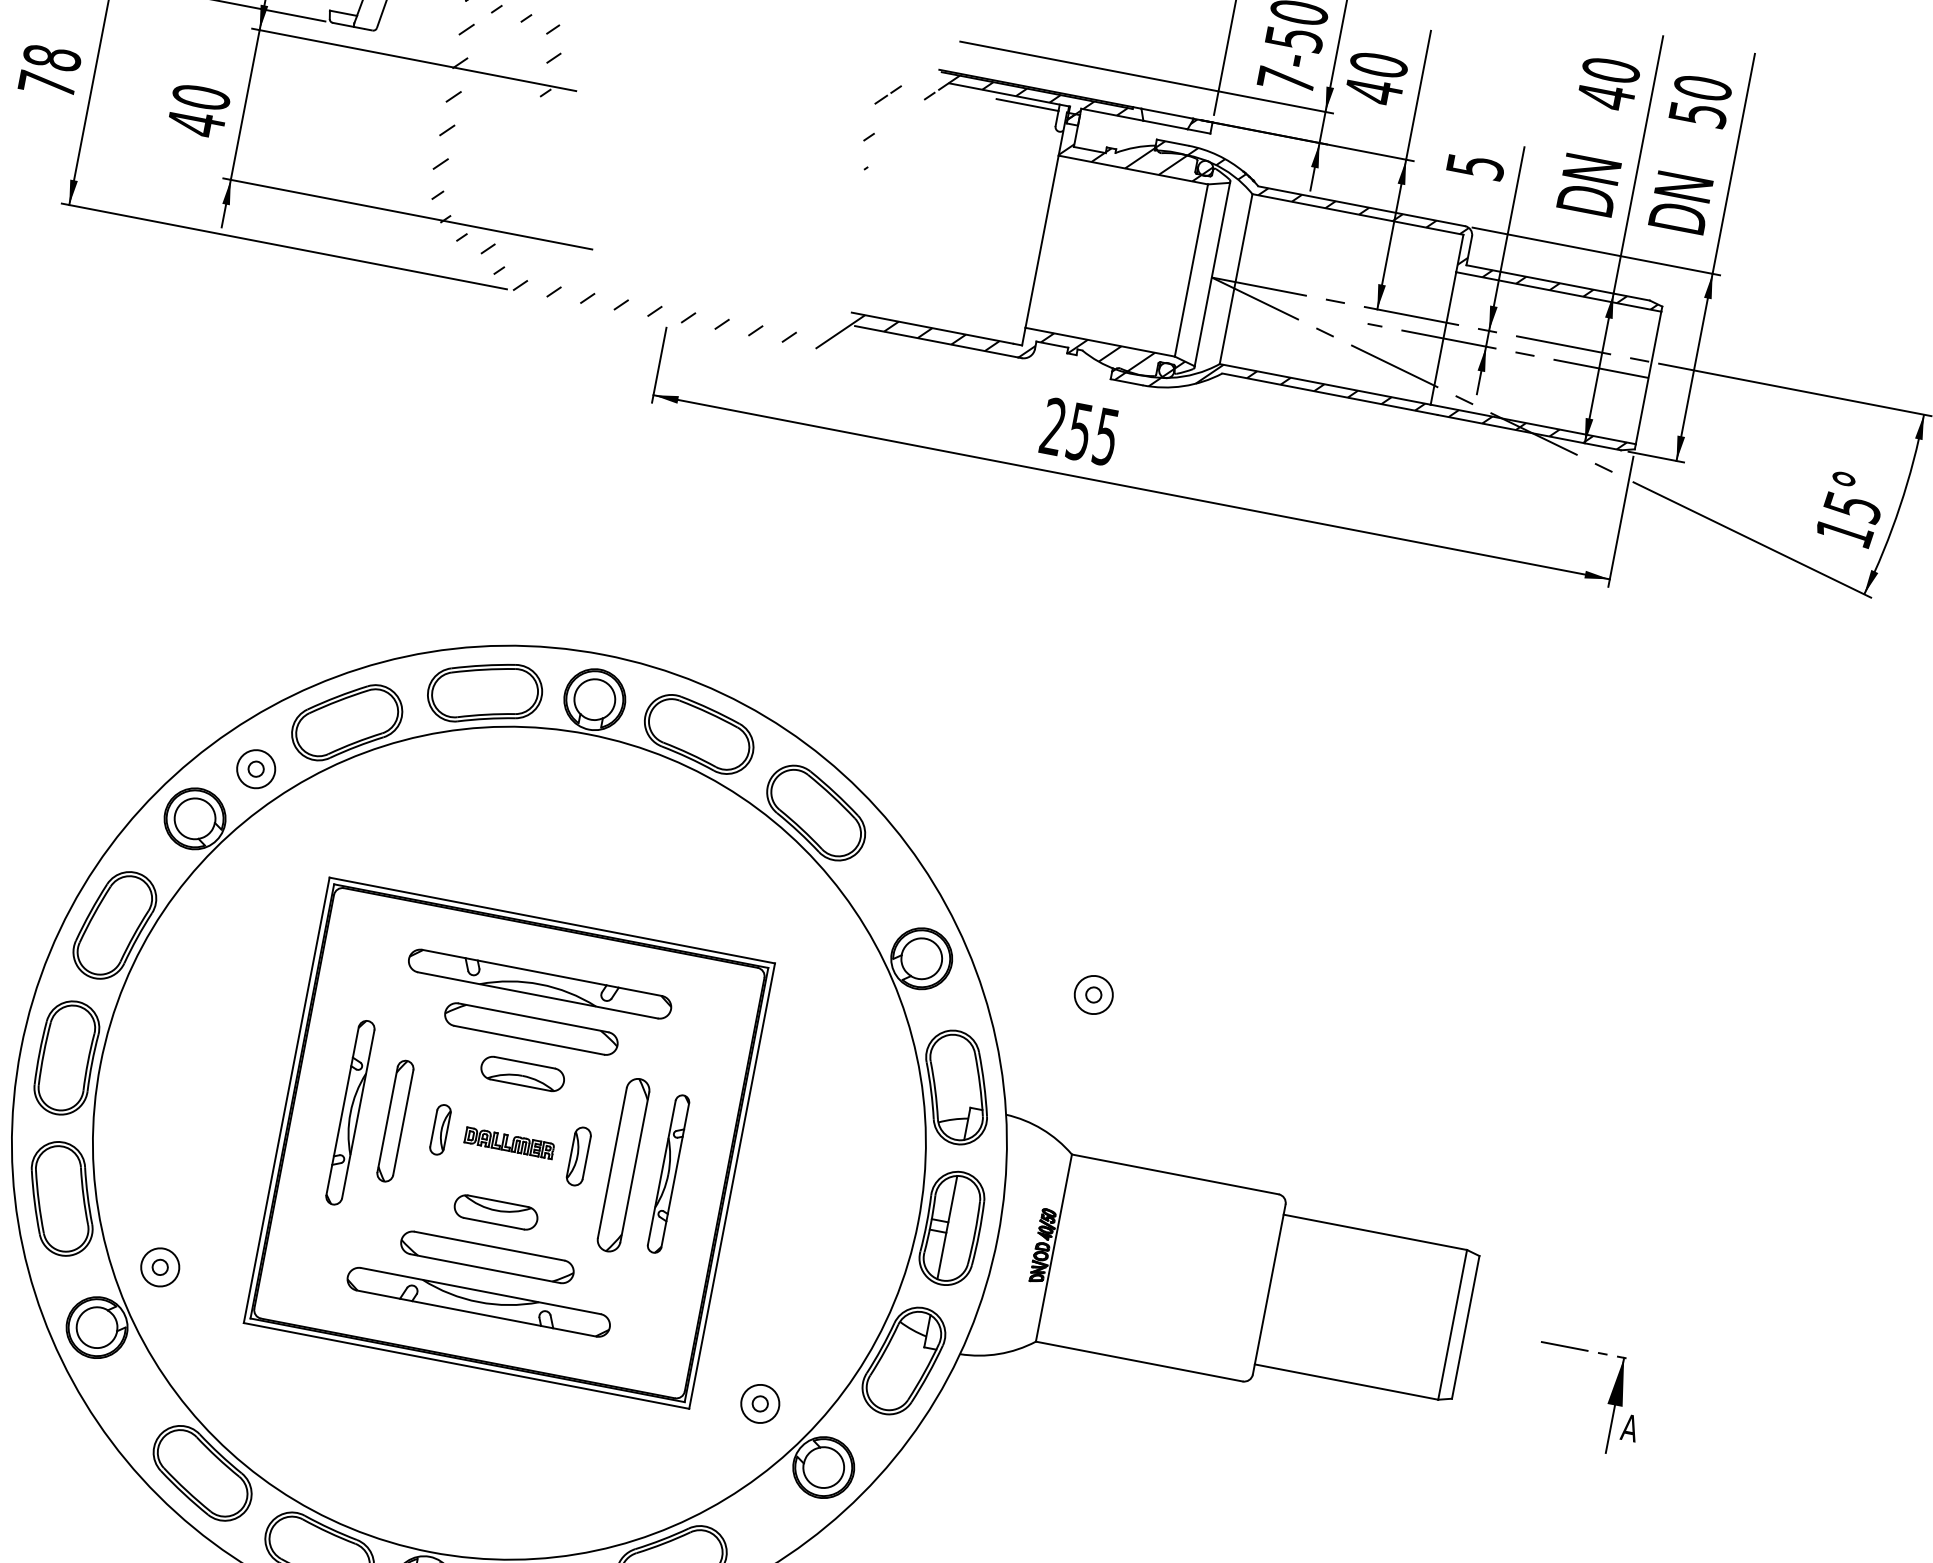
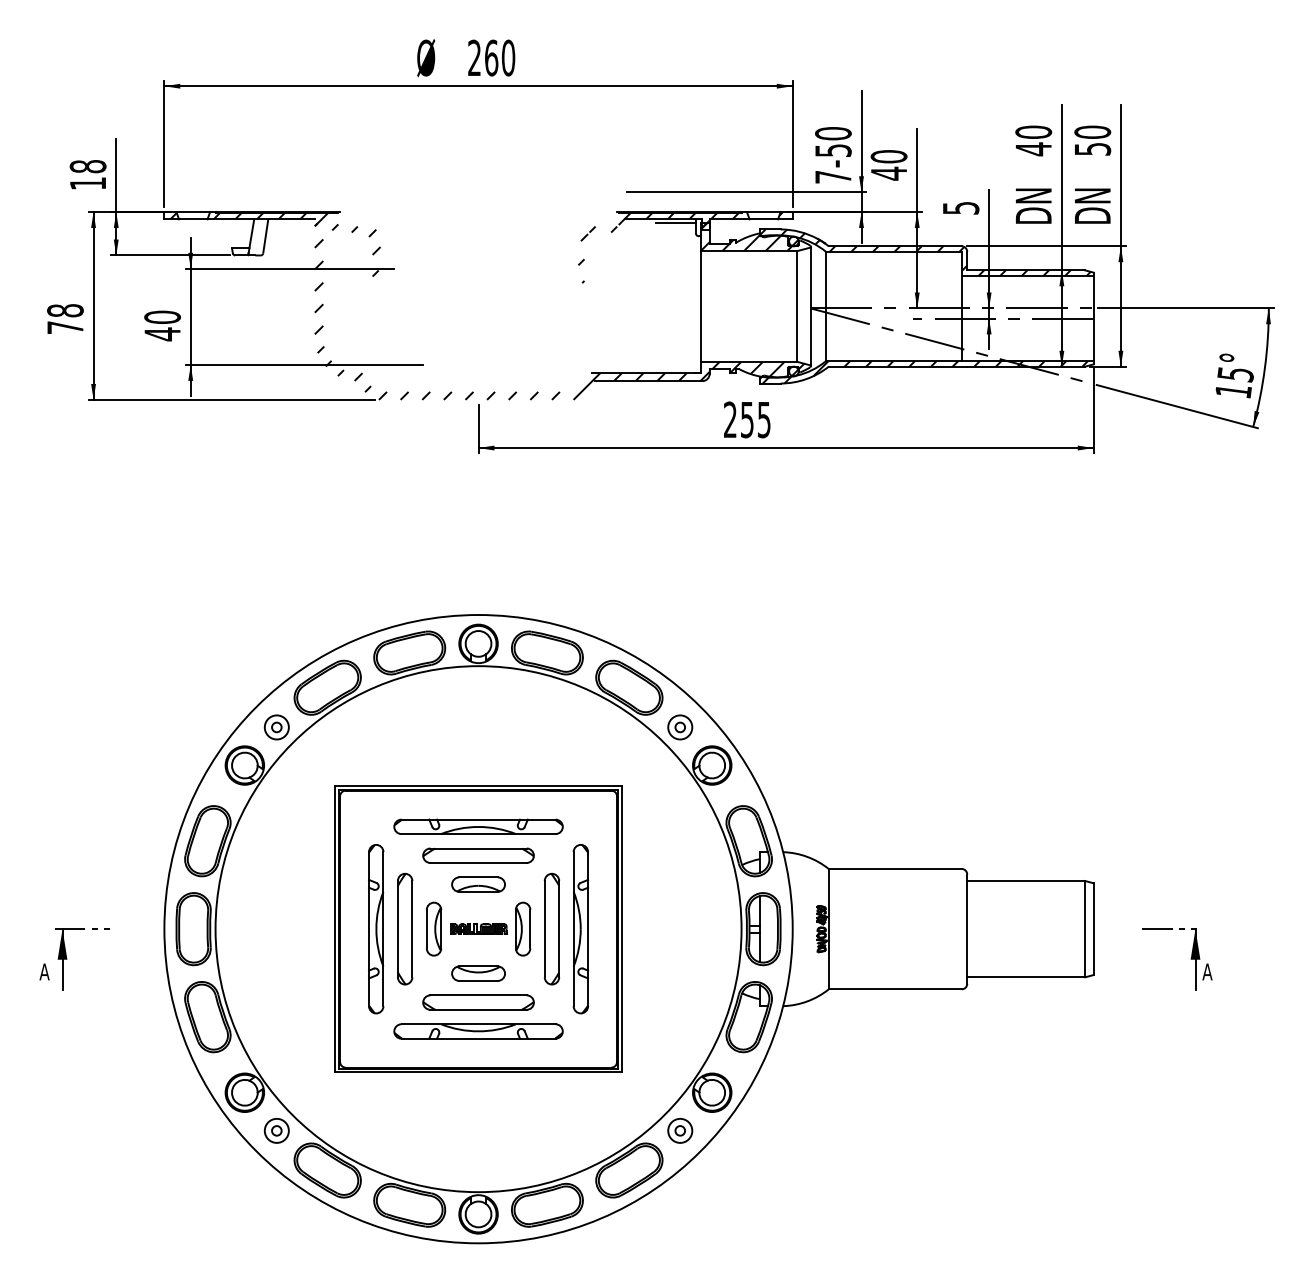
part: (1094, 995) -> (680, 727), moved
part: (350, 1113) -> (376, 929), size x1.43
part: (396, 1120) -> (405, 928), size x1.43
part: (441, 1129) -> (434, 928), size x1.67
part: (579, 1155) -> (523, 928), size x1.43
part: (667, 1174) -> (580, 929), size x1.67
part: (159, 1266) -> (276, 1130), moved
part: (760, 1403) -> (680, 1130), moved

